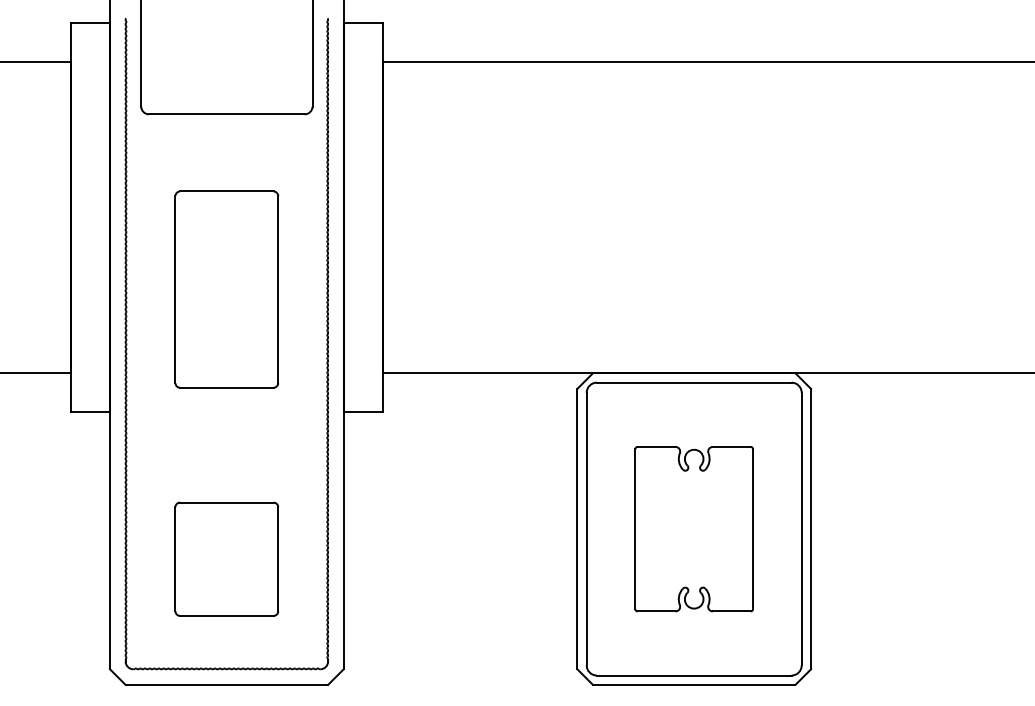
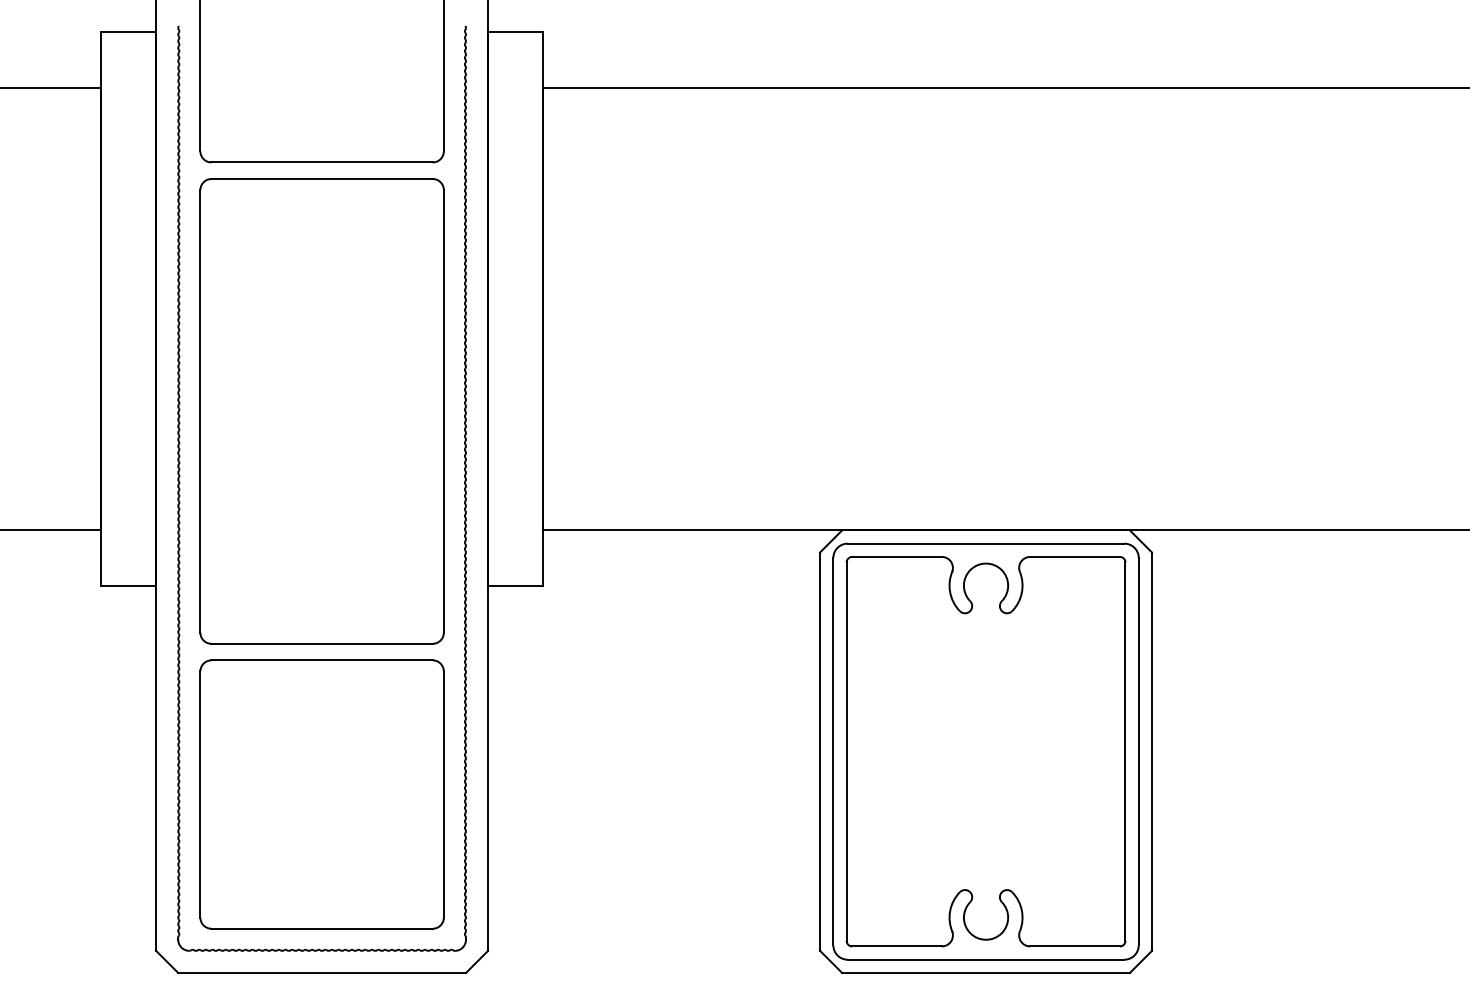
part: (226, 289) -> (321, 411), size x1.67
part: (693, 528) -> (985, 751), size x1.67
part: (226, 559) -> (321, 794), size x1.67

